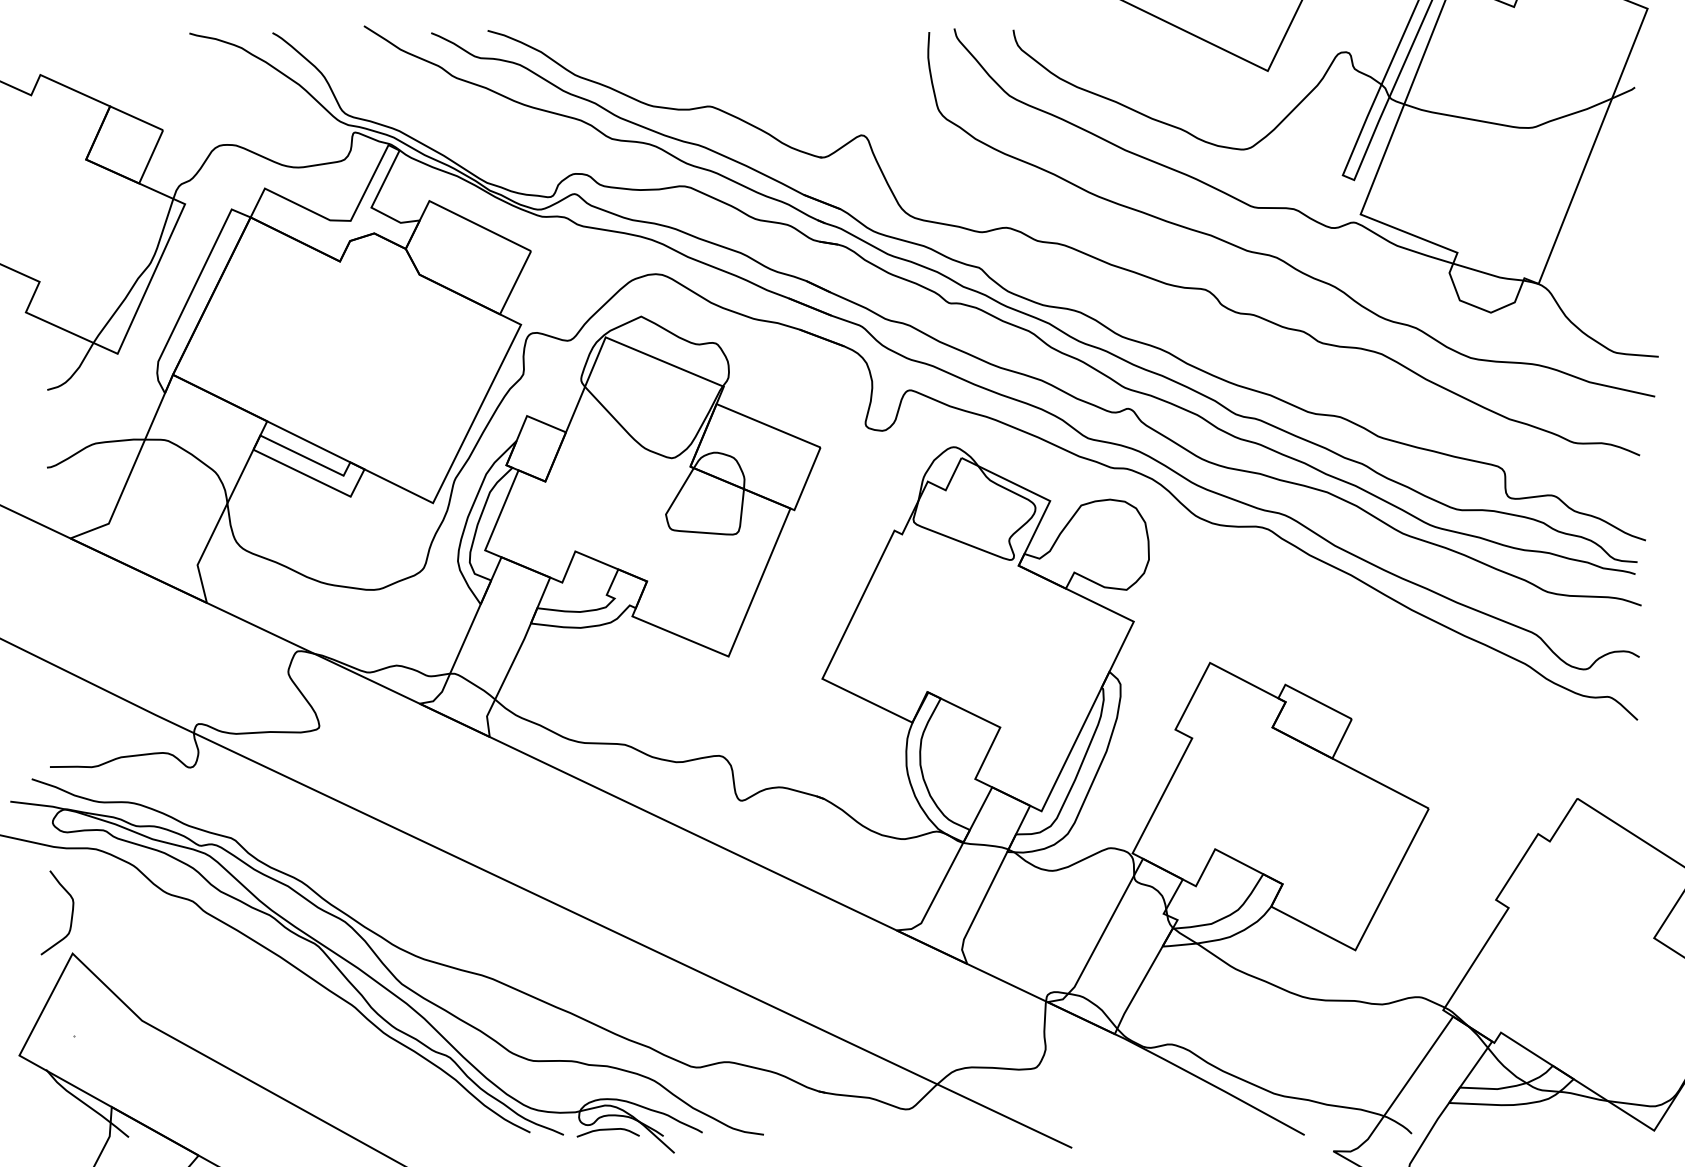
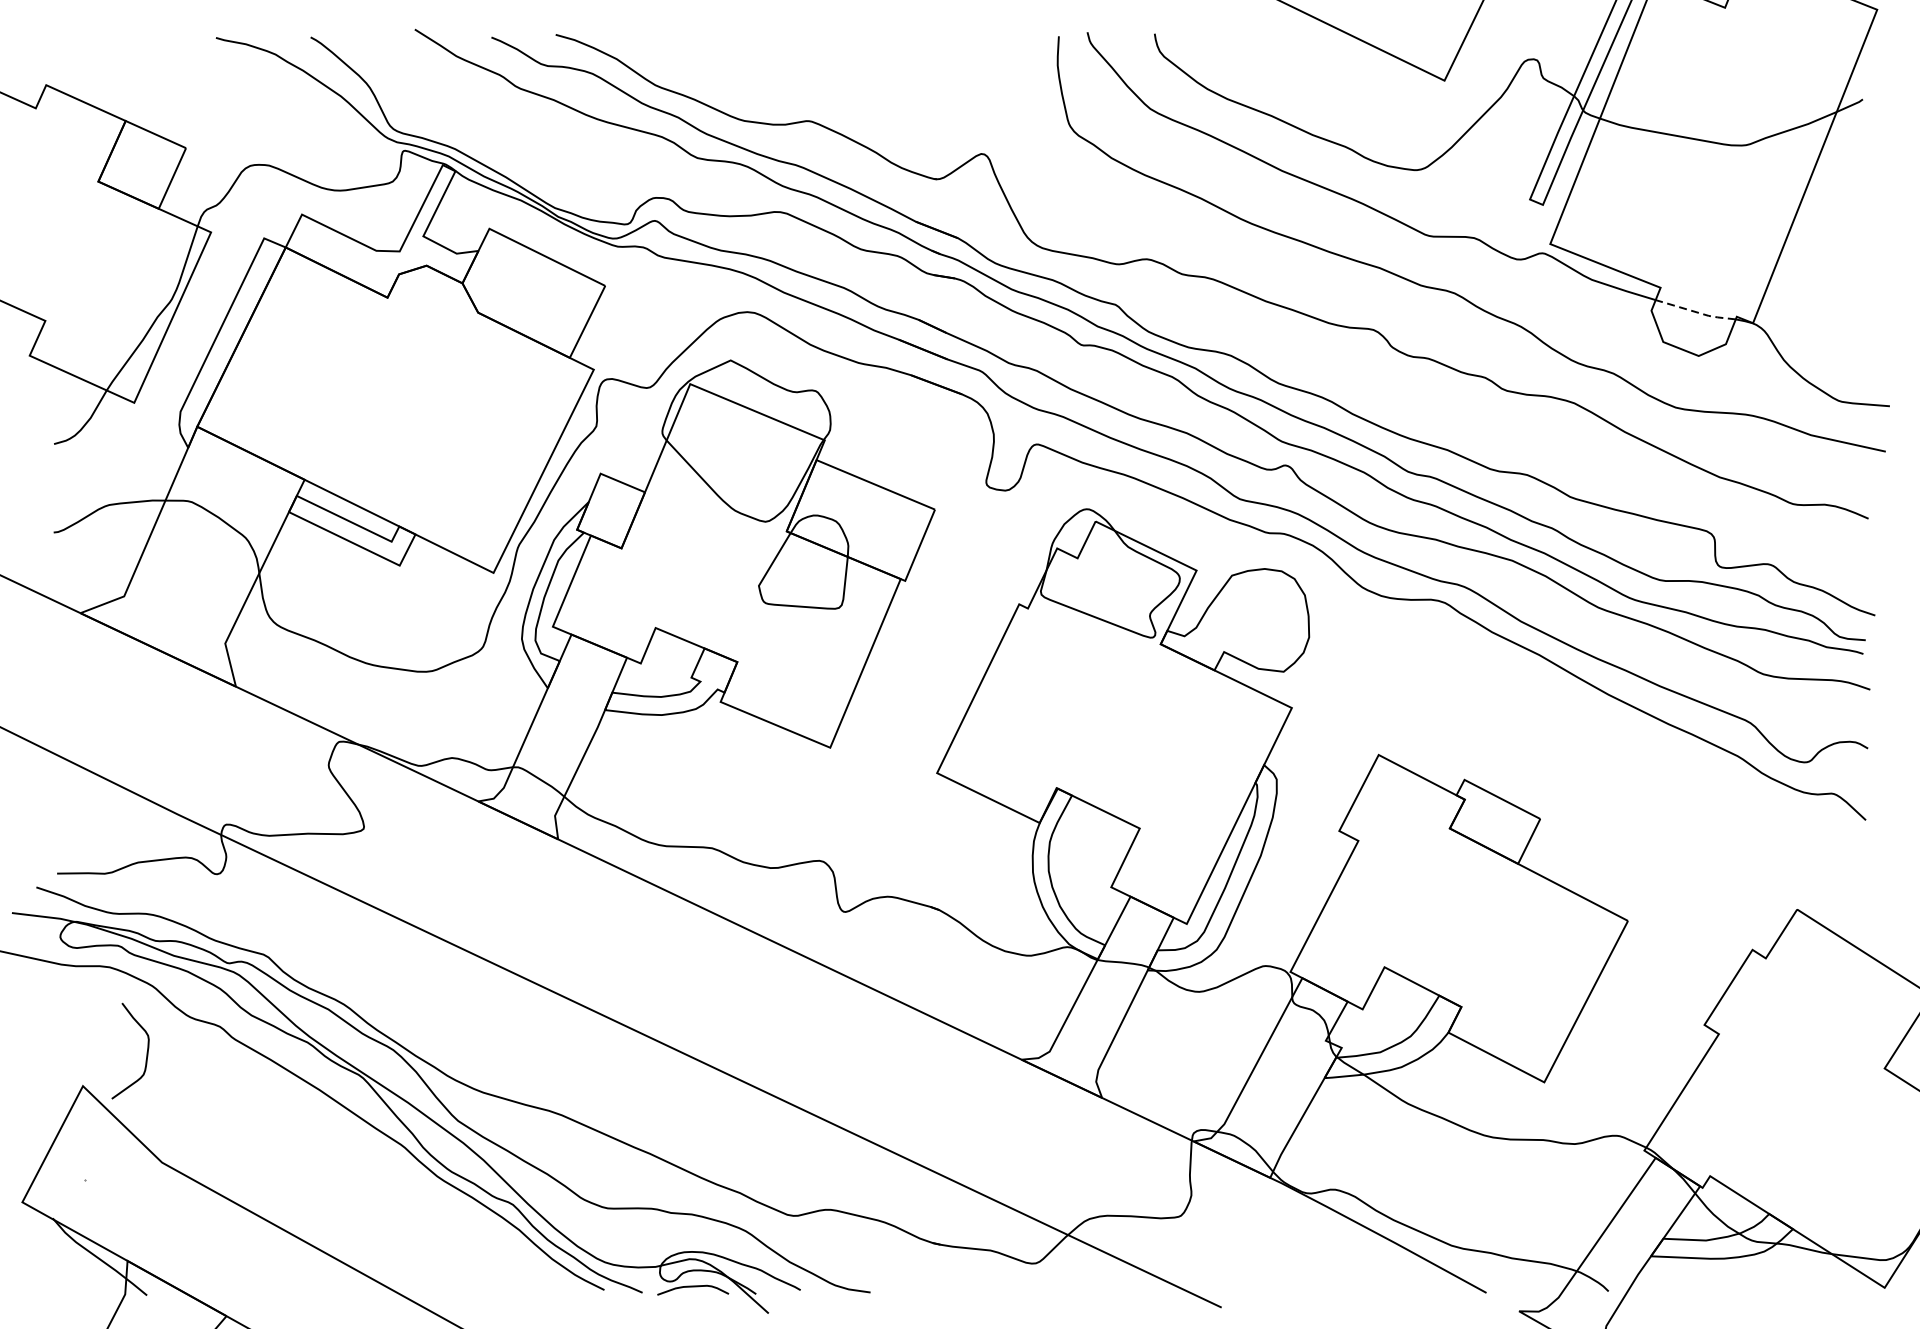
line: (1488, 274) -> (1695, 312), solid -> dashed
curve: (71, 912) -> (146, 1050), moved

